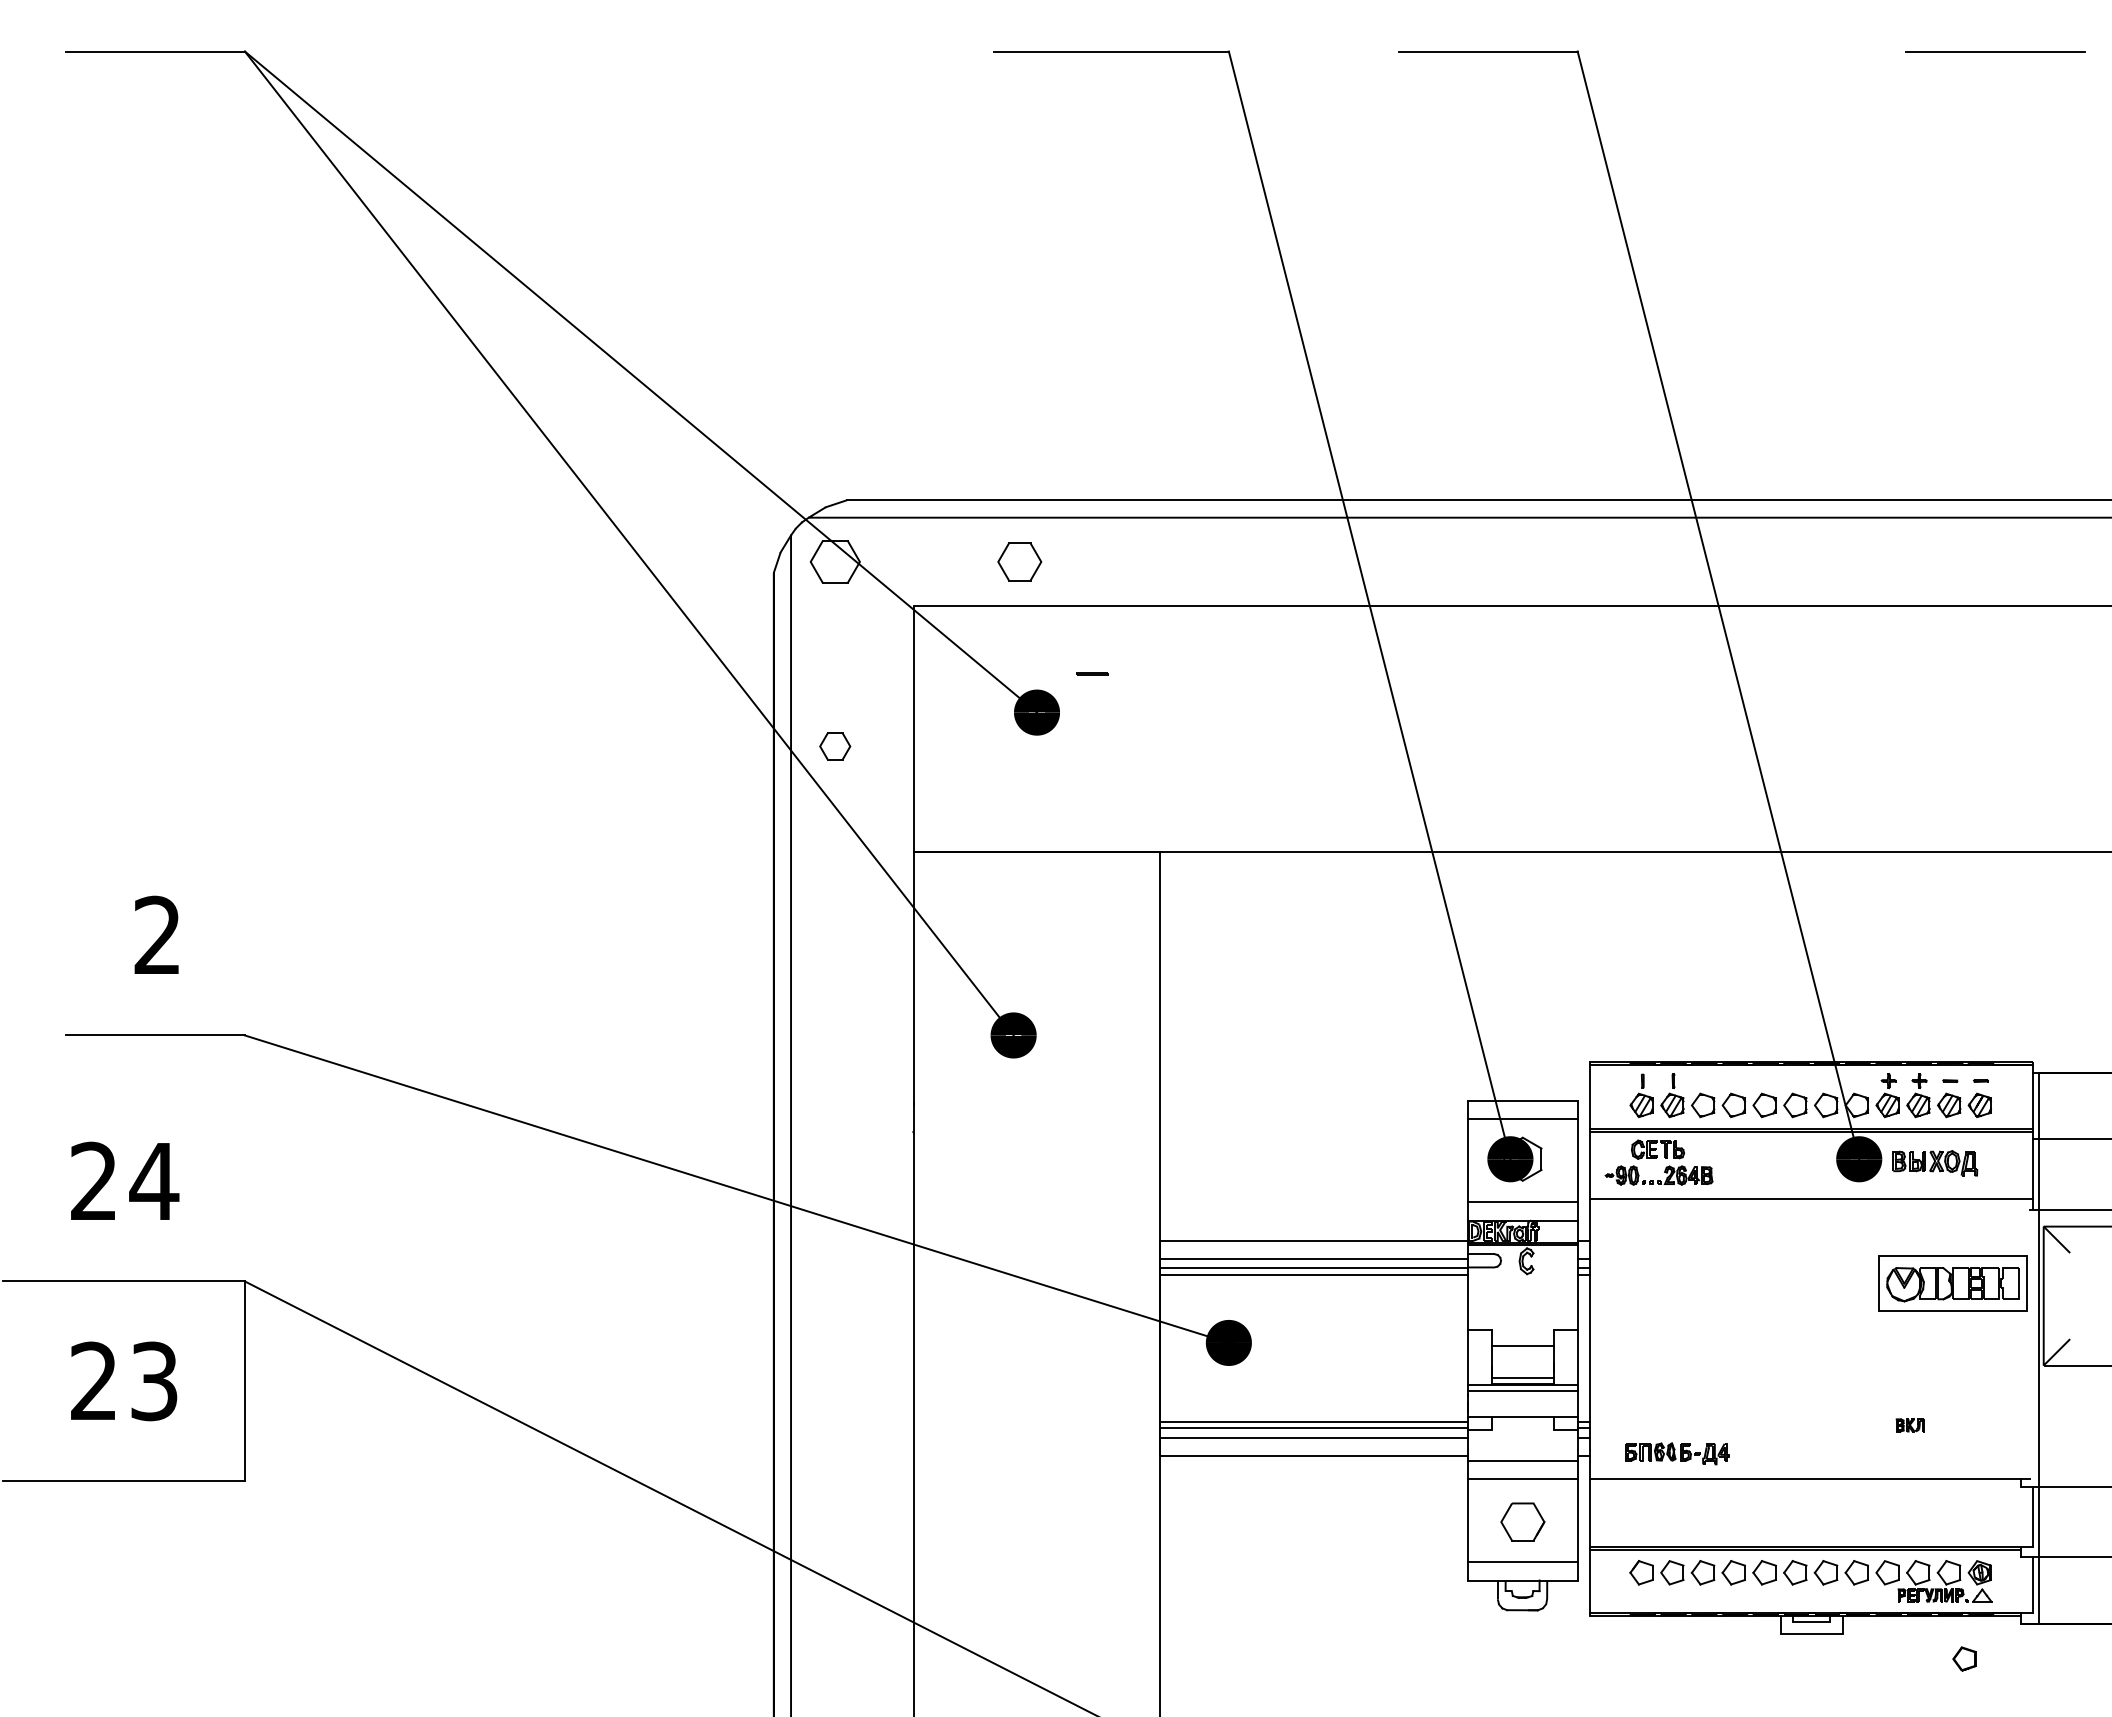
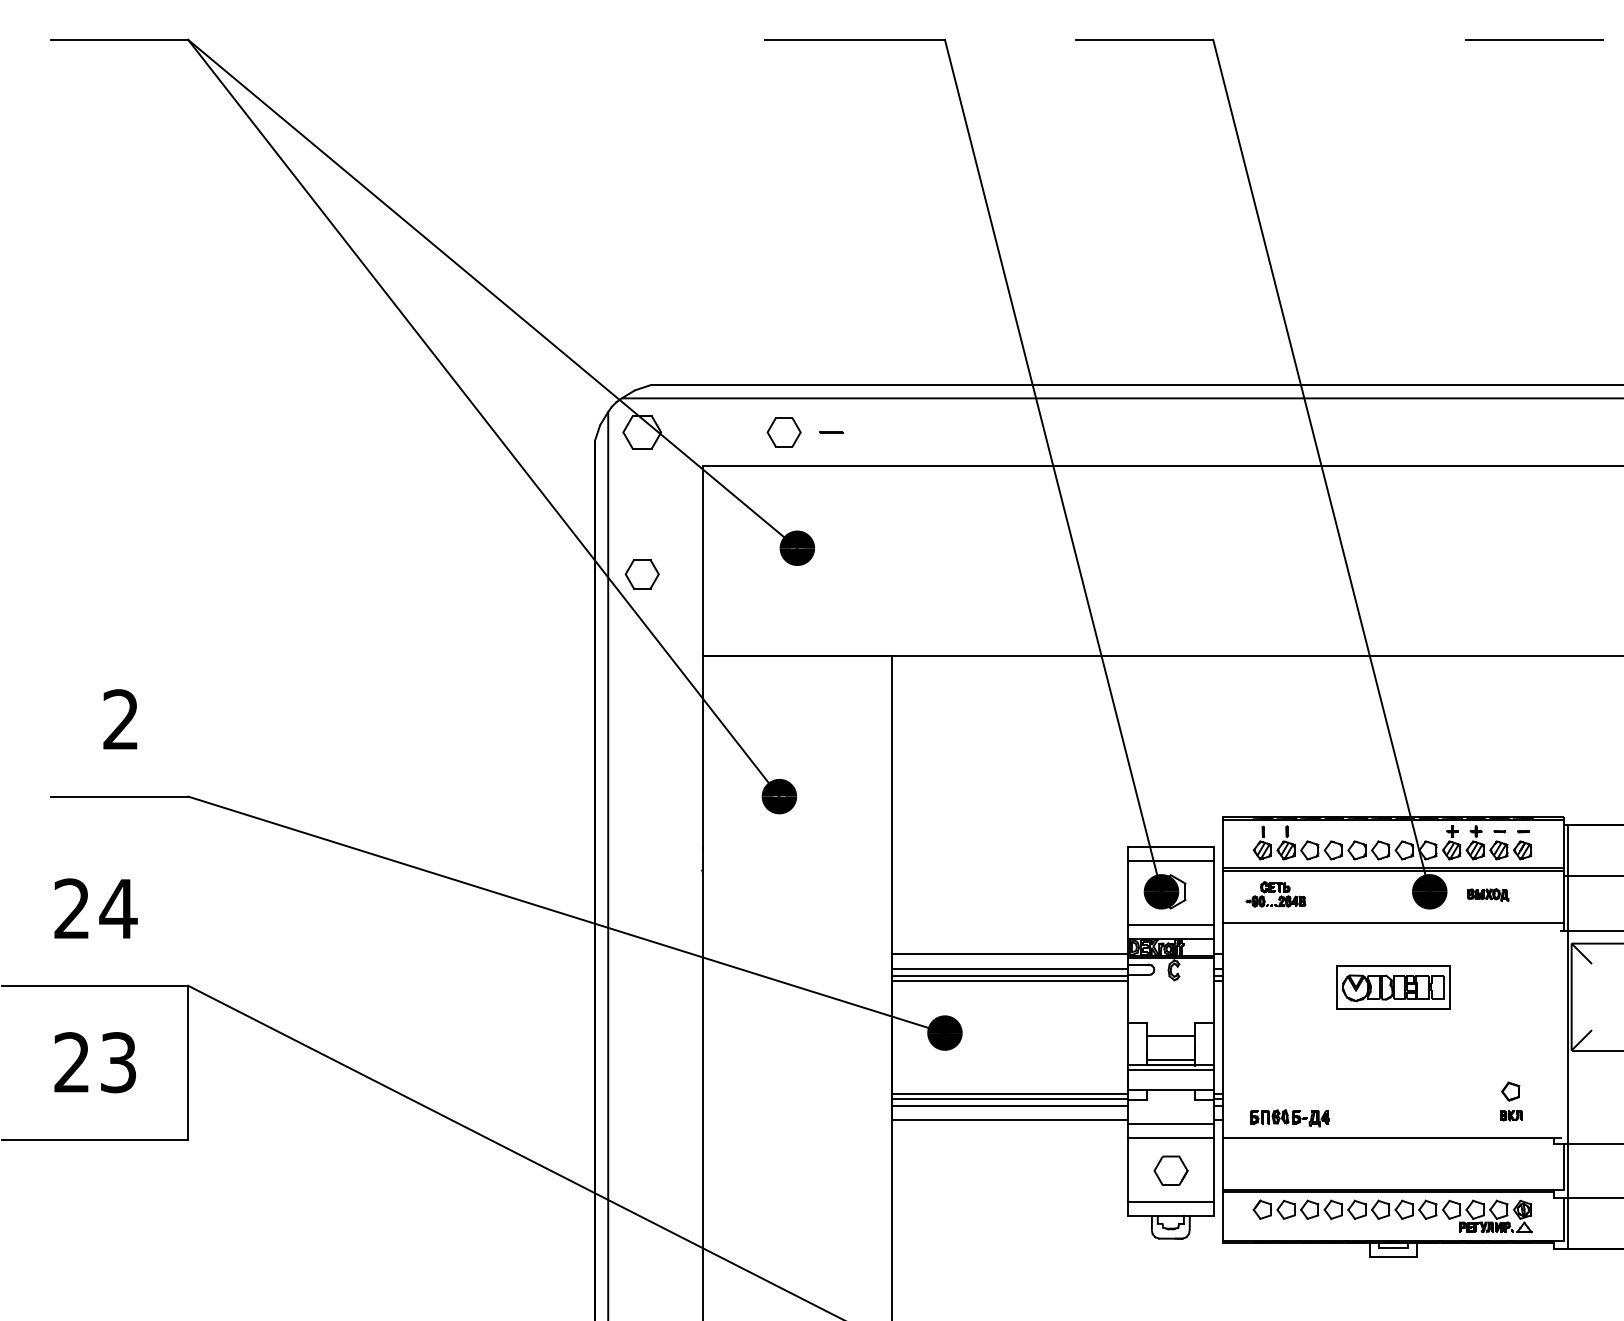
line: (1092, 673) -> (831, 432), moved
part: (834, 746) -> (641, 574), size x1.43
part: (1659, 1162) -> (1276, 894), size x0.71
part: (1935, 1163) -> (1488, 895), size x0.62
part: (1952, 1283) -> (1393, 987), moved
part: (1909, 1425) -> (1510, 1115), moved
part: (1964, 1658) -> (1510, 1091), moved

